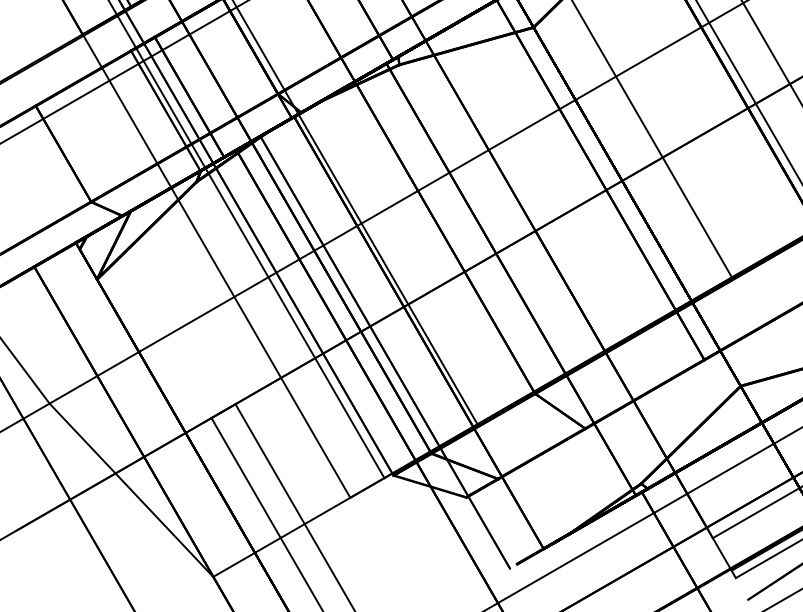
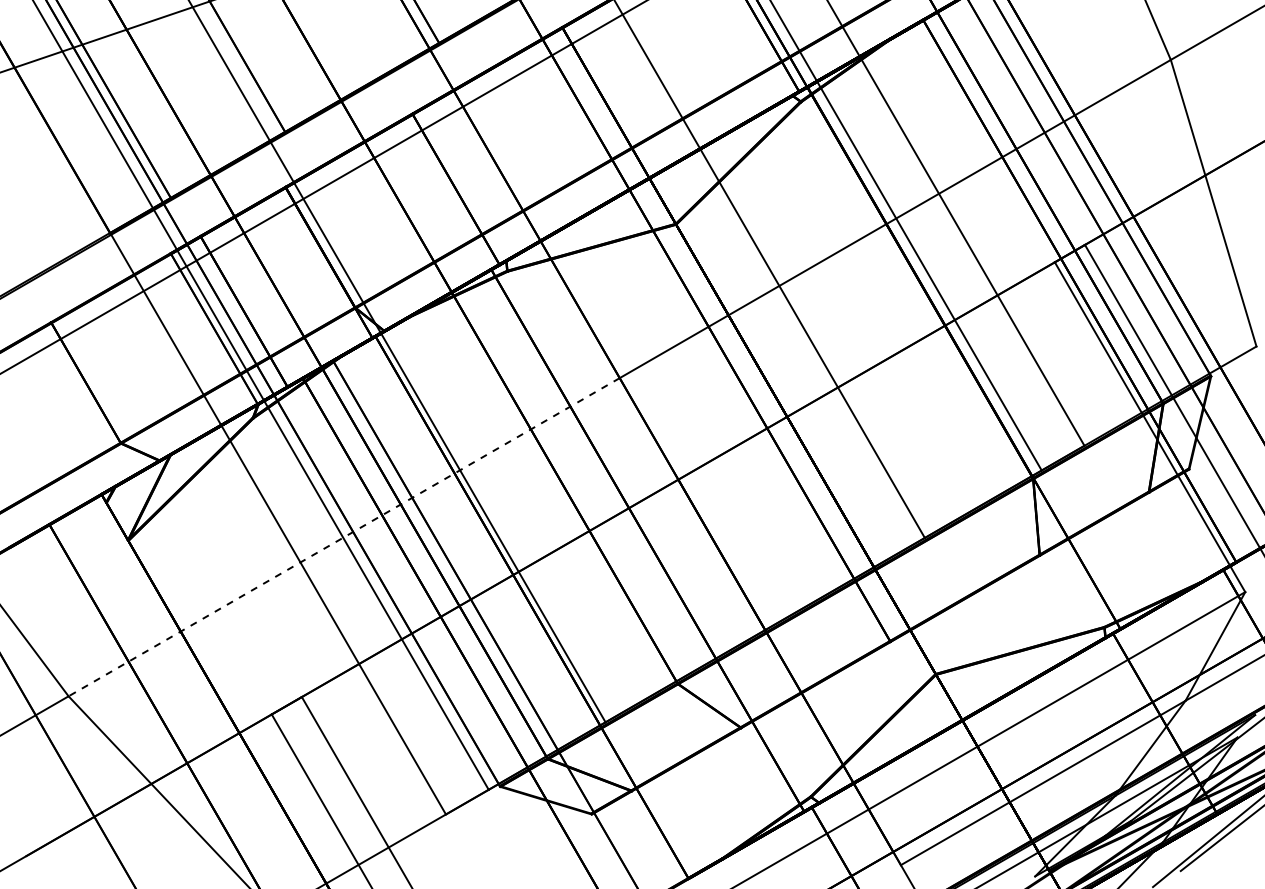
line: (268, 277) -> (343, 537), solid -> dashed

